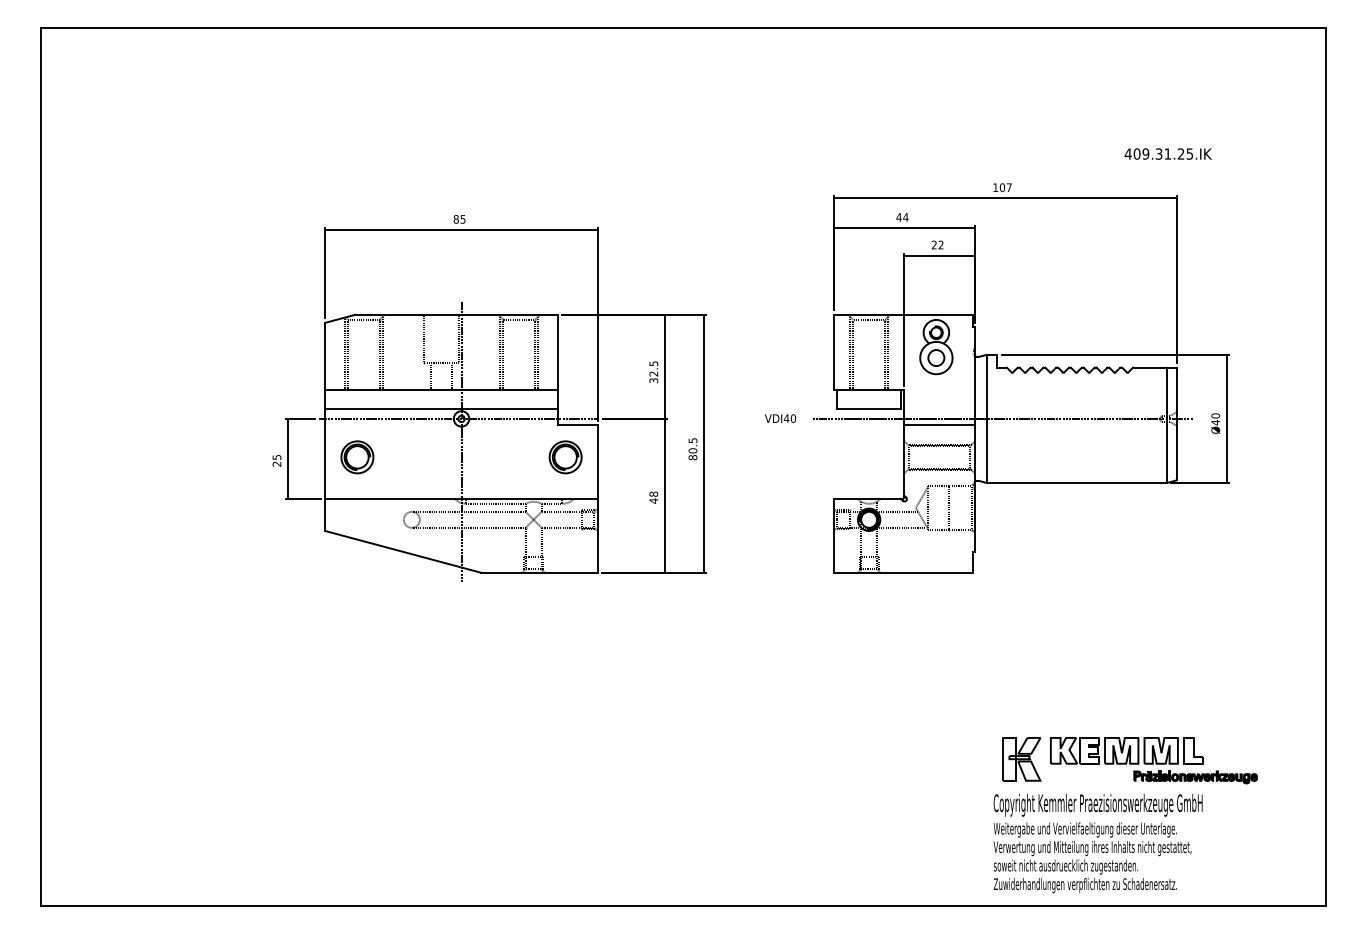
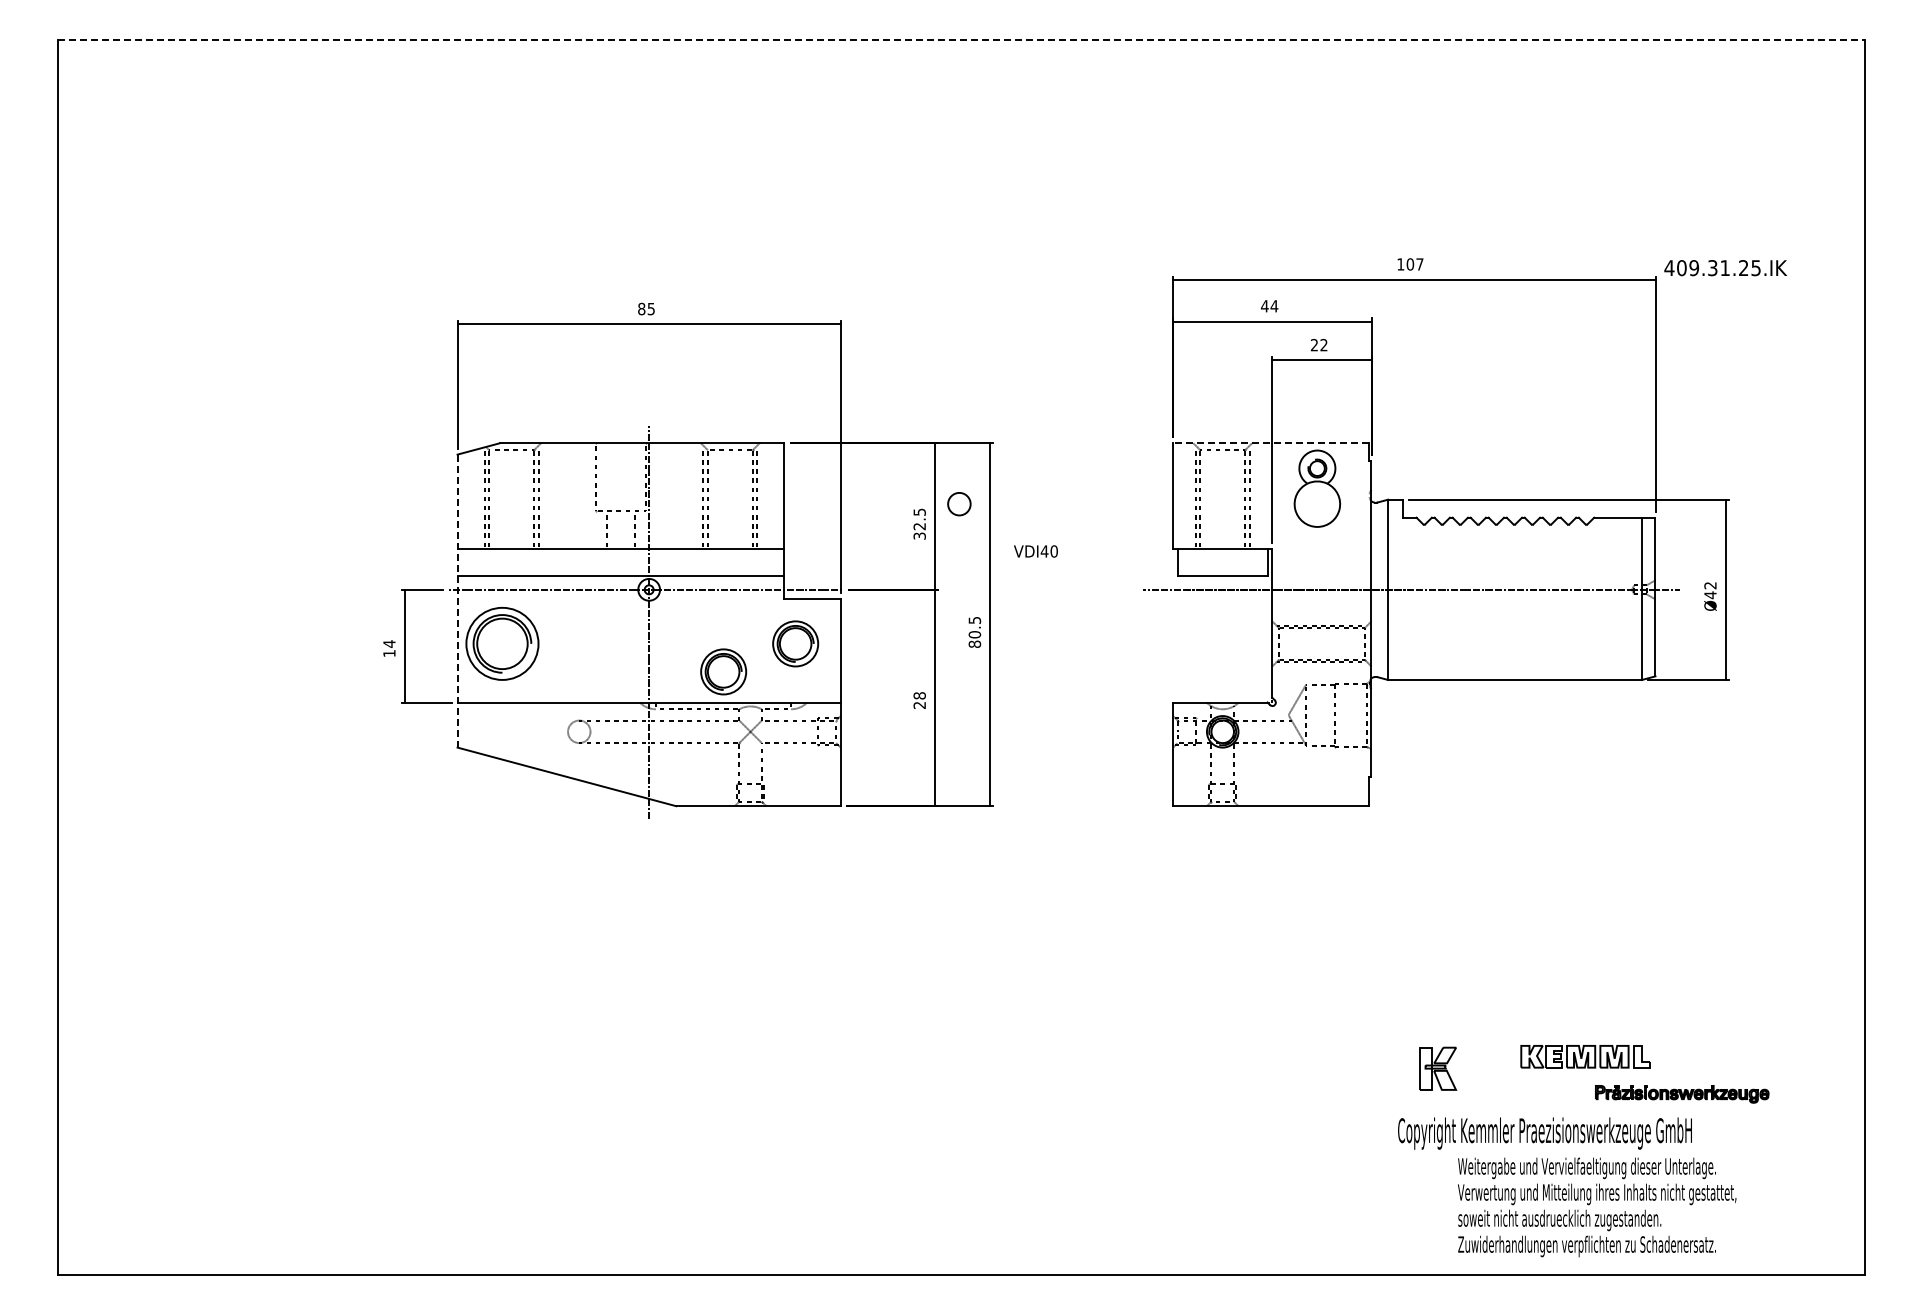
line: (683, 27) -> (961, 39), solid -> dashed
text: (1168, 154) -> (1725, 268), moved
line: (903, 314) -> (1270, 443), solid -> dashed
circle: (936, 358) -> (959, 504), moved
text: (1215, 415) -> (1710, 585), Ø40 -> Ø42
text: (780, 418) -> (1035, 551), moved
line: (939, 425) -> (1321, 598), removed
line: (325, 427) -> (457, 601), solid -> dashed
part: (357, 457) -> (502, 643), size x1.6
text: (277, 460) -> (389, 648), 25 -> 14
part: (514, 476) -> (723, 671), added
text: (653, 501) -> (919, 705), 48 -> 28
part: (1126, 750) -> (1585, 1056), size x0.6
part: (1021, 759) -> (1437, 1068), size x0.7
text: (1092, 857) -> (1597, 1207), moved

